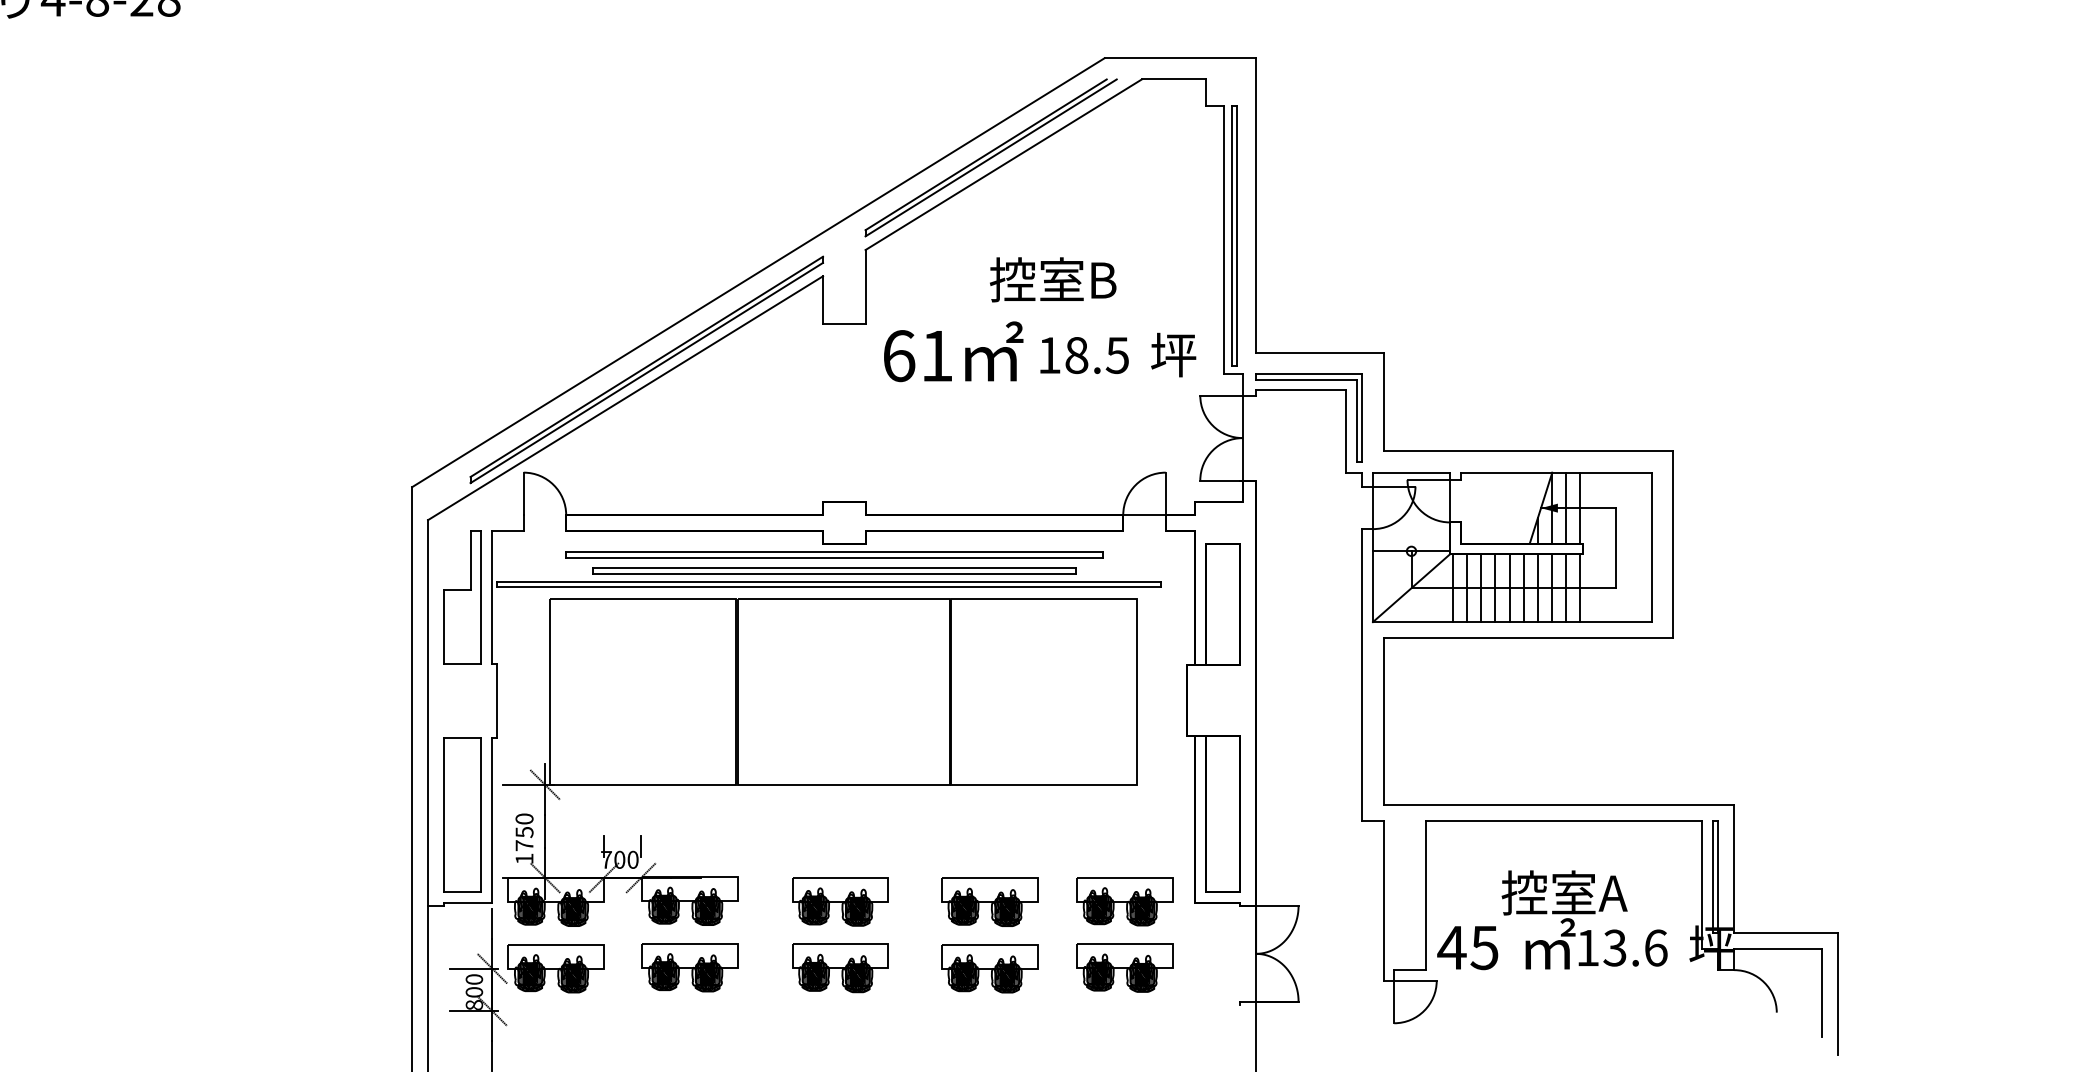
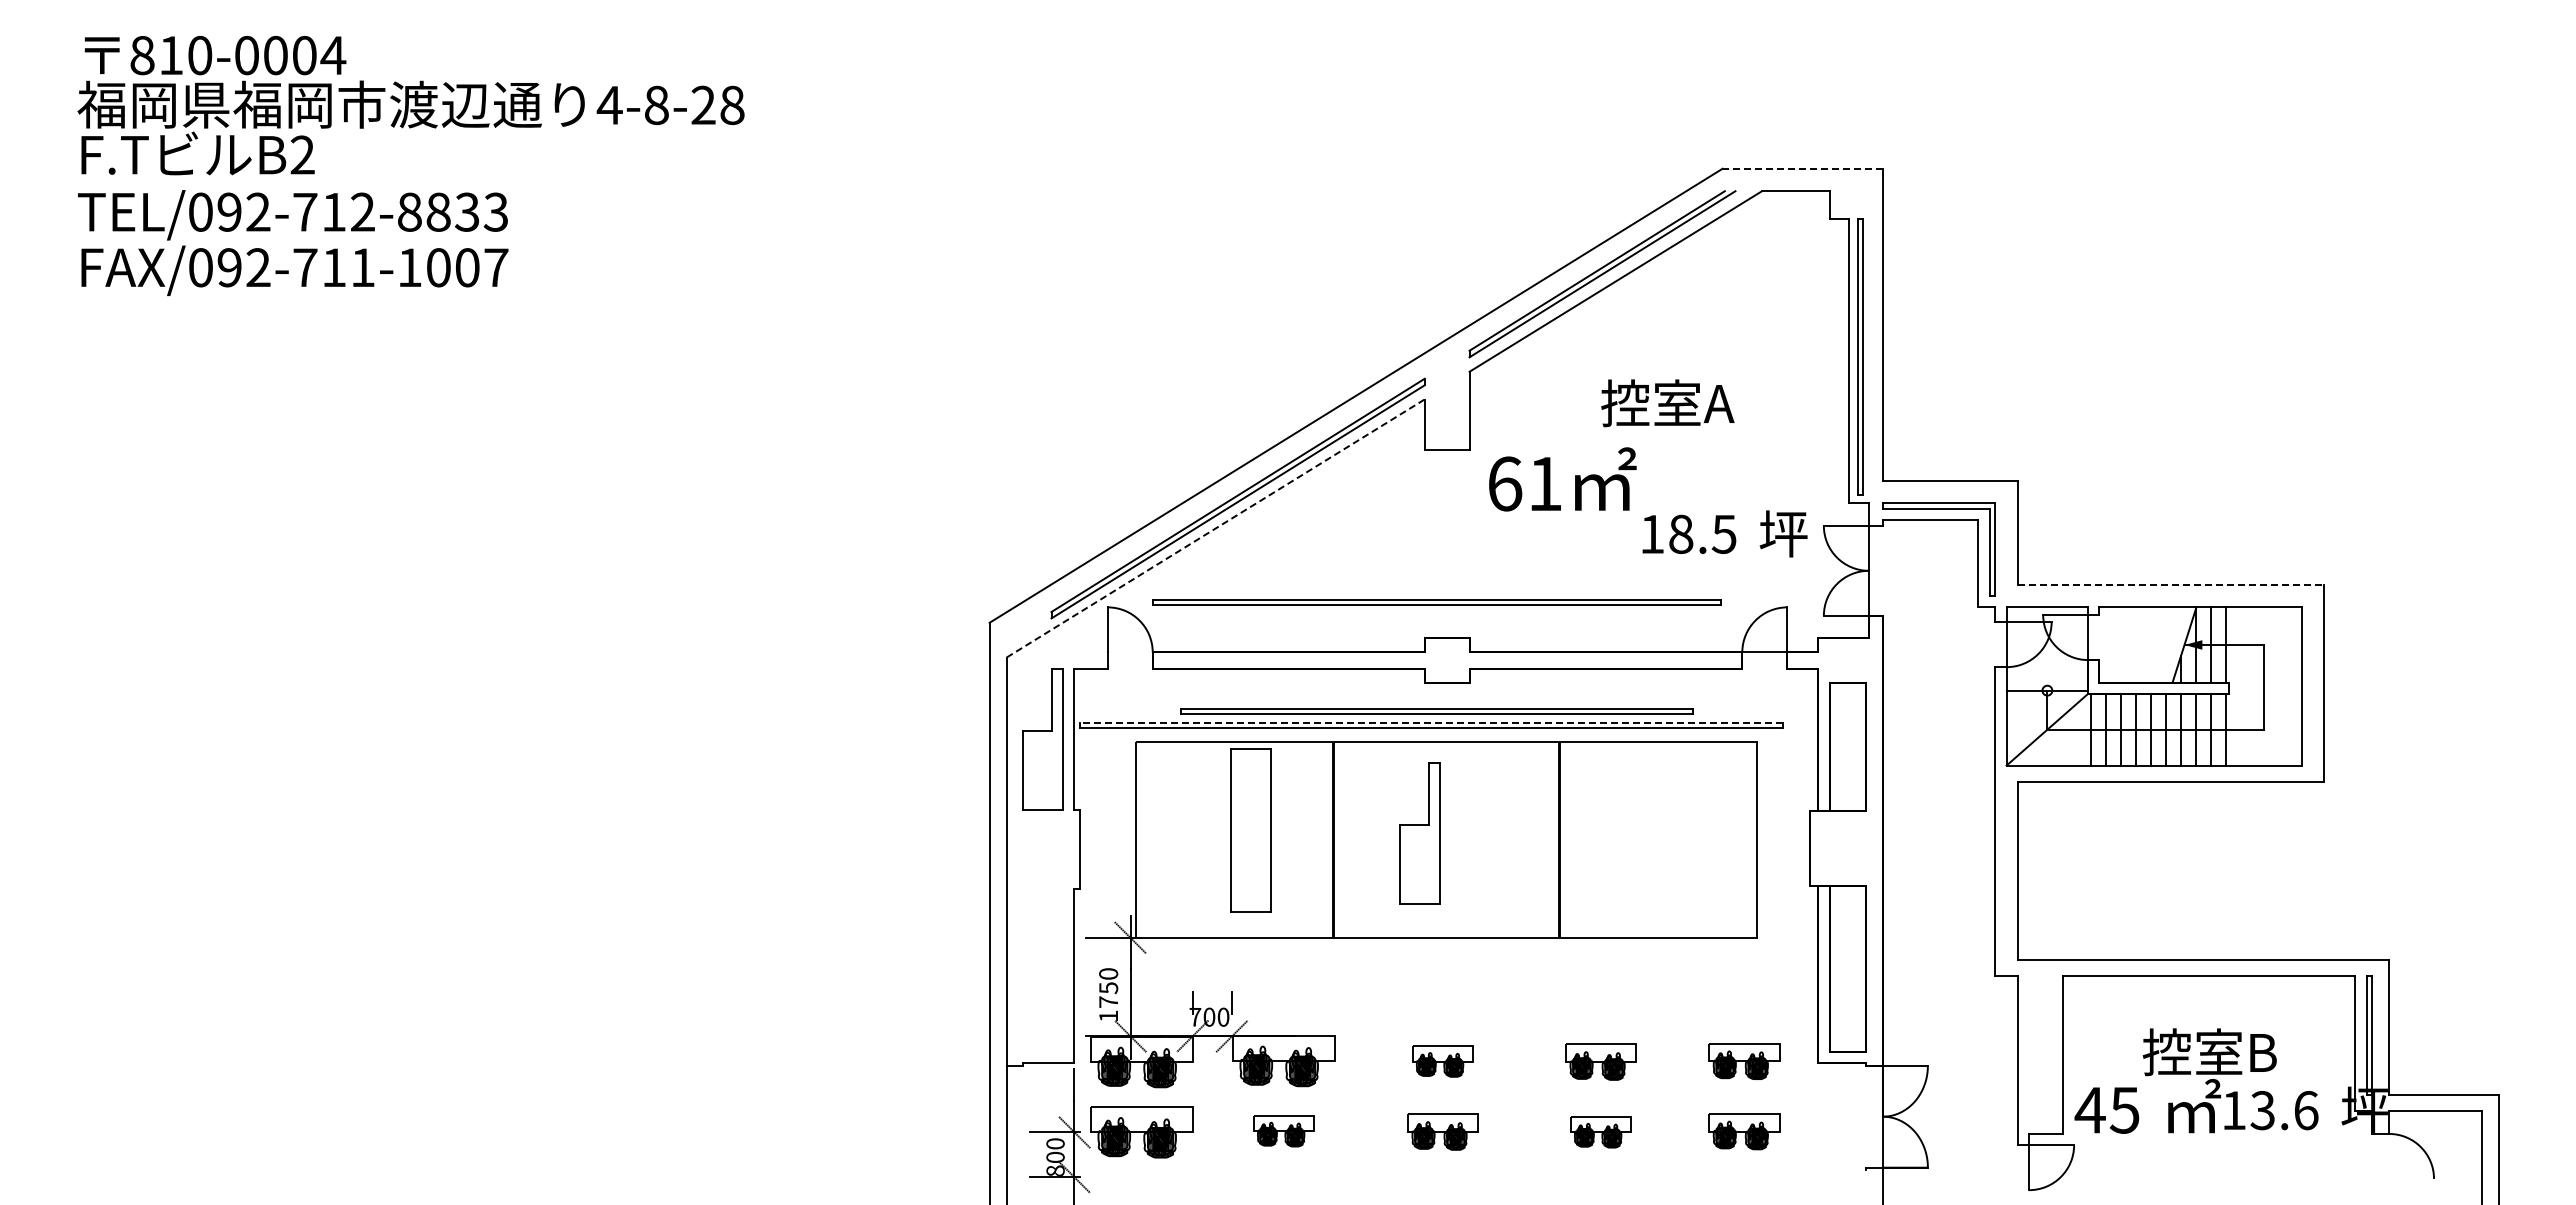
line: (1180, 57) -> (1802, 168), solid -> dashed
text: (1101, 280) -> (1719, 403), 控室B -> 控室A
text: (1117, 354) -> (1724, 533), moved
line: (625, 398) -> (1215, 528), solid -> dashed
line: (1528, 451) -> (2171, 584), solid -> dashed
part: (834, 554) -> (1436, 602), moved
line: (828, 581) -> (1430, 722), solid -> dashed
part: (818, 686) -> (1419, 833), added
part: (462, 815) -> (1250, 830), moved
text: (1612, 893) -> (2260, 1052), 控室A -> 控室B
part: (839, 901) -> (1442, 1061), size x0.6
part: (1125, 901) -> (1744, 1061), size x0.7
part: (989, 902) -> (1600, 1062), size x0.7
part: (689, 967) -> (1283, 1131), size x0.6
part: (1125, 967) -> (1744, 1131), size x0.7
part: (839, 968) -> (1442, 1132), size x0.7
part: (989, 968) -> (1600, 1132), size x0.6

